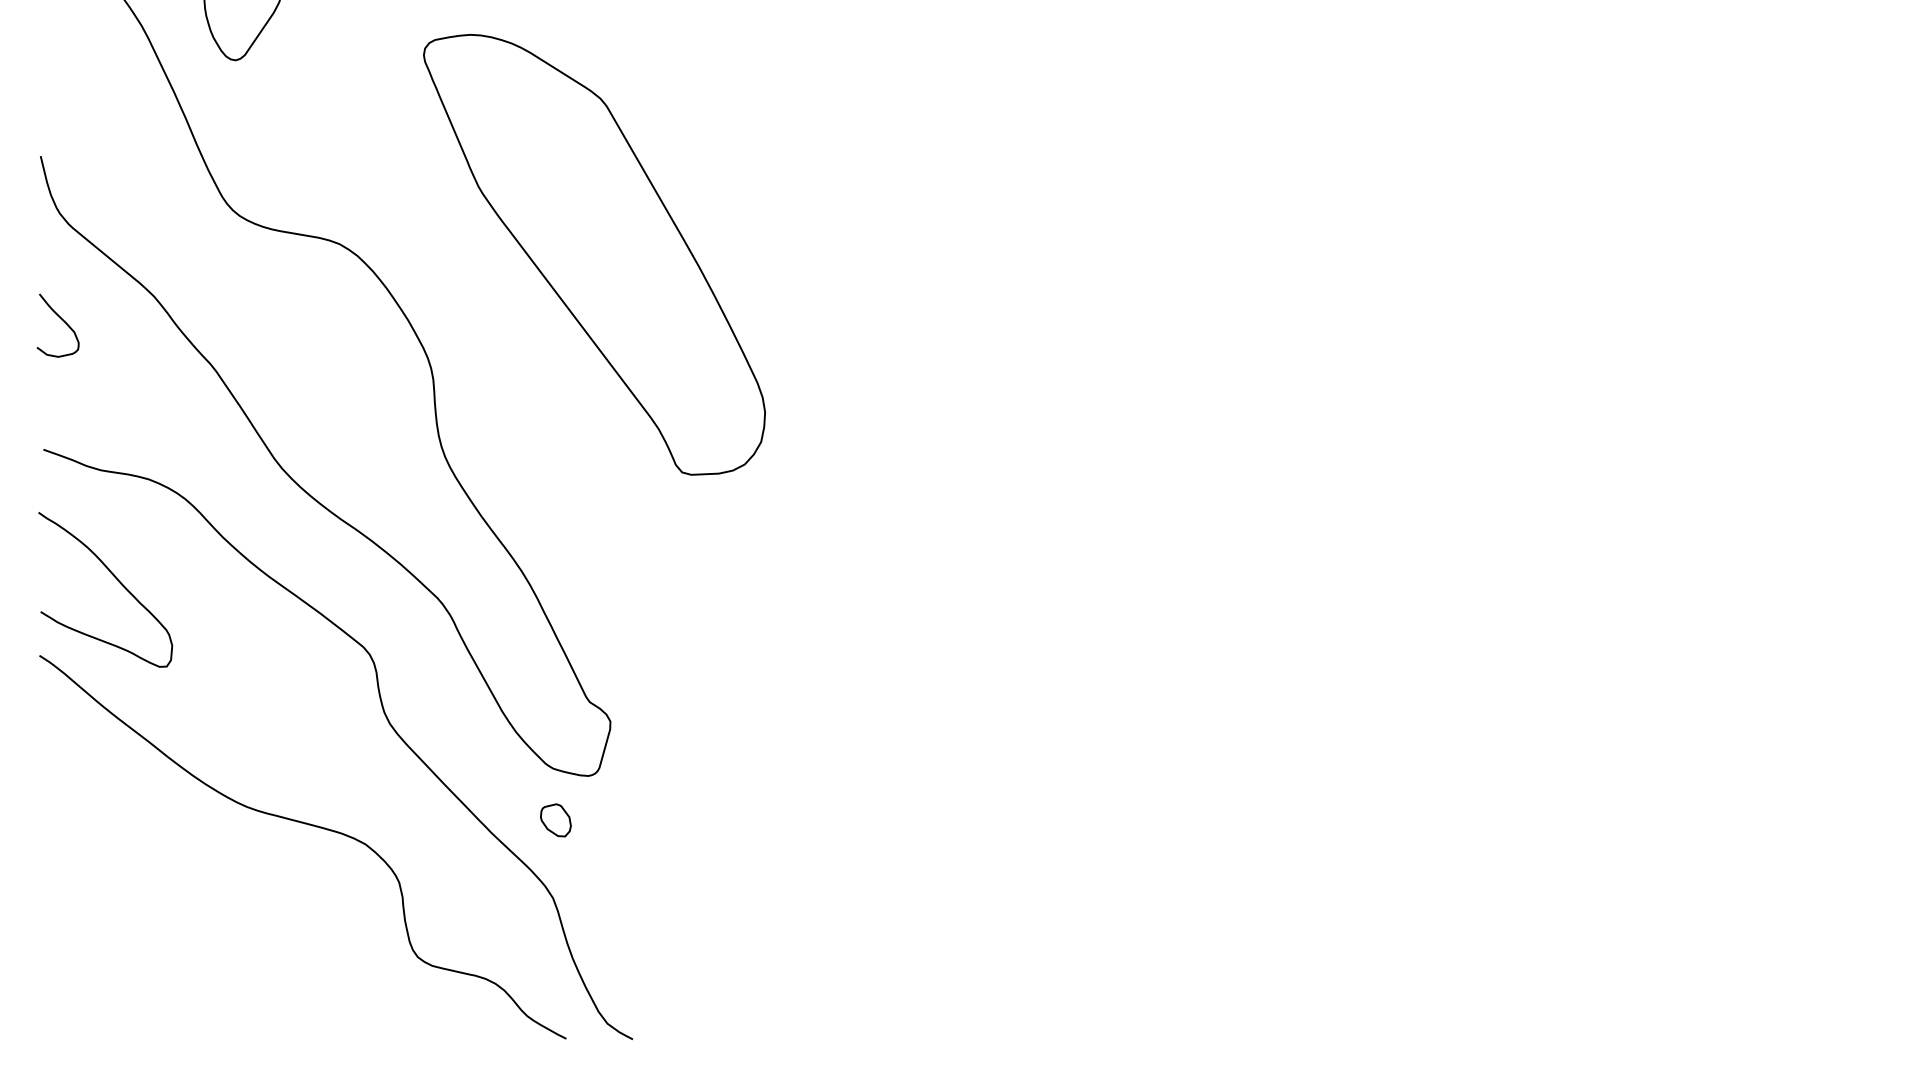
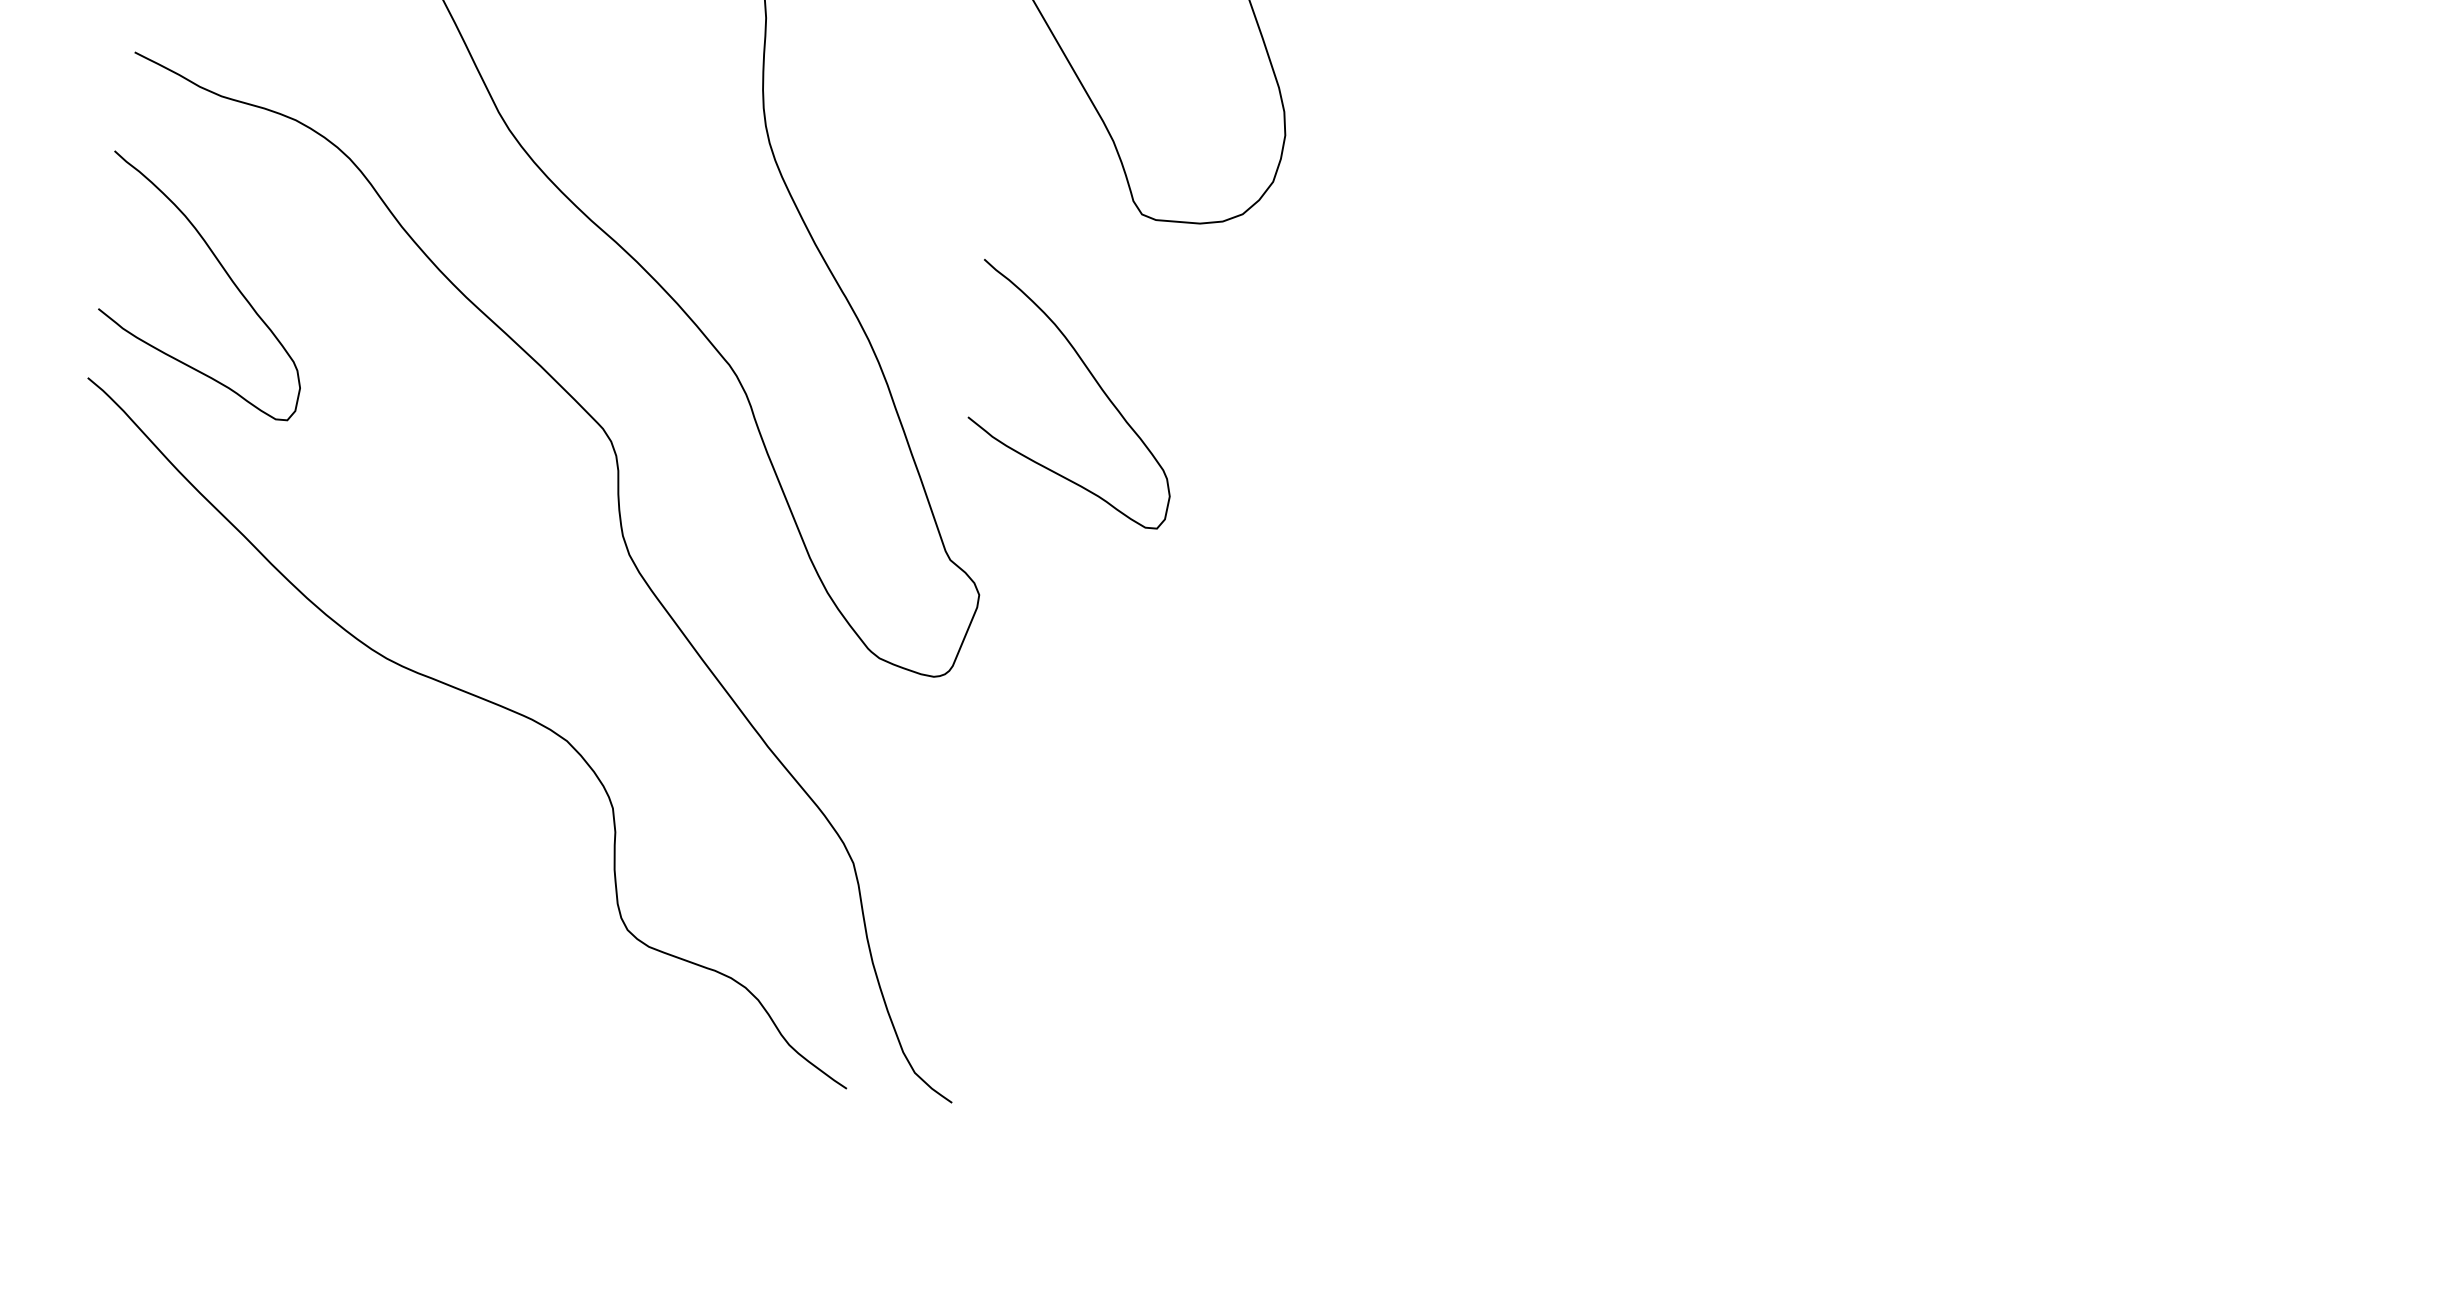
curve: (664, 578) -> (1093, 378), added
part: (555, 820) -> (872, 740), removed

